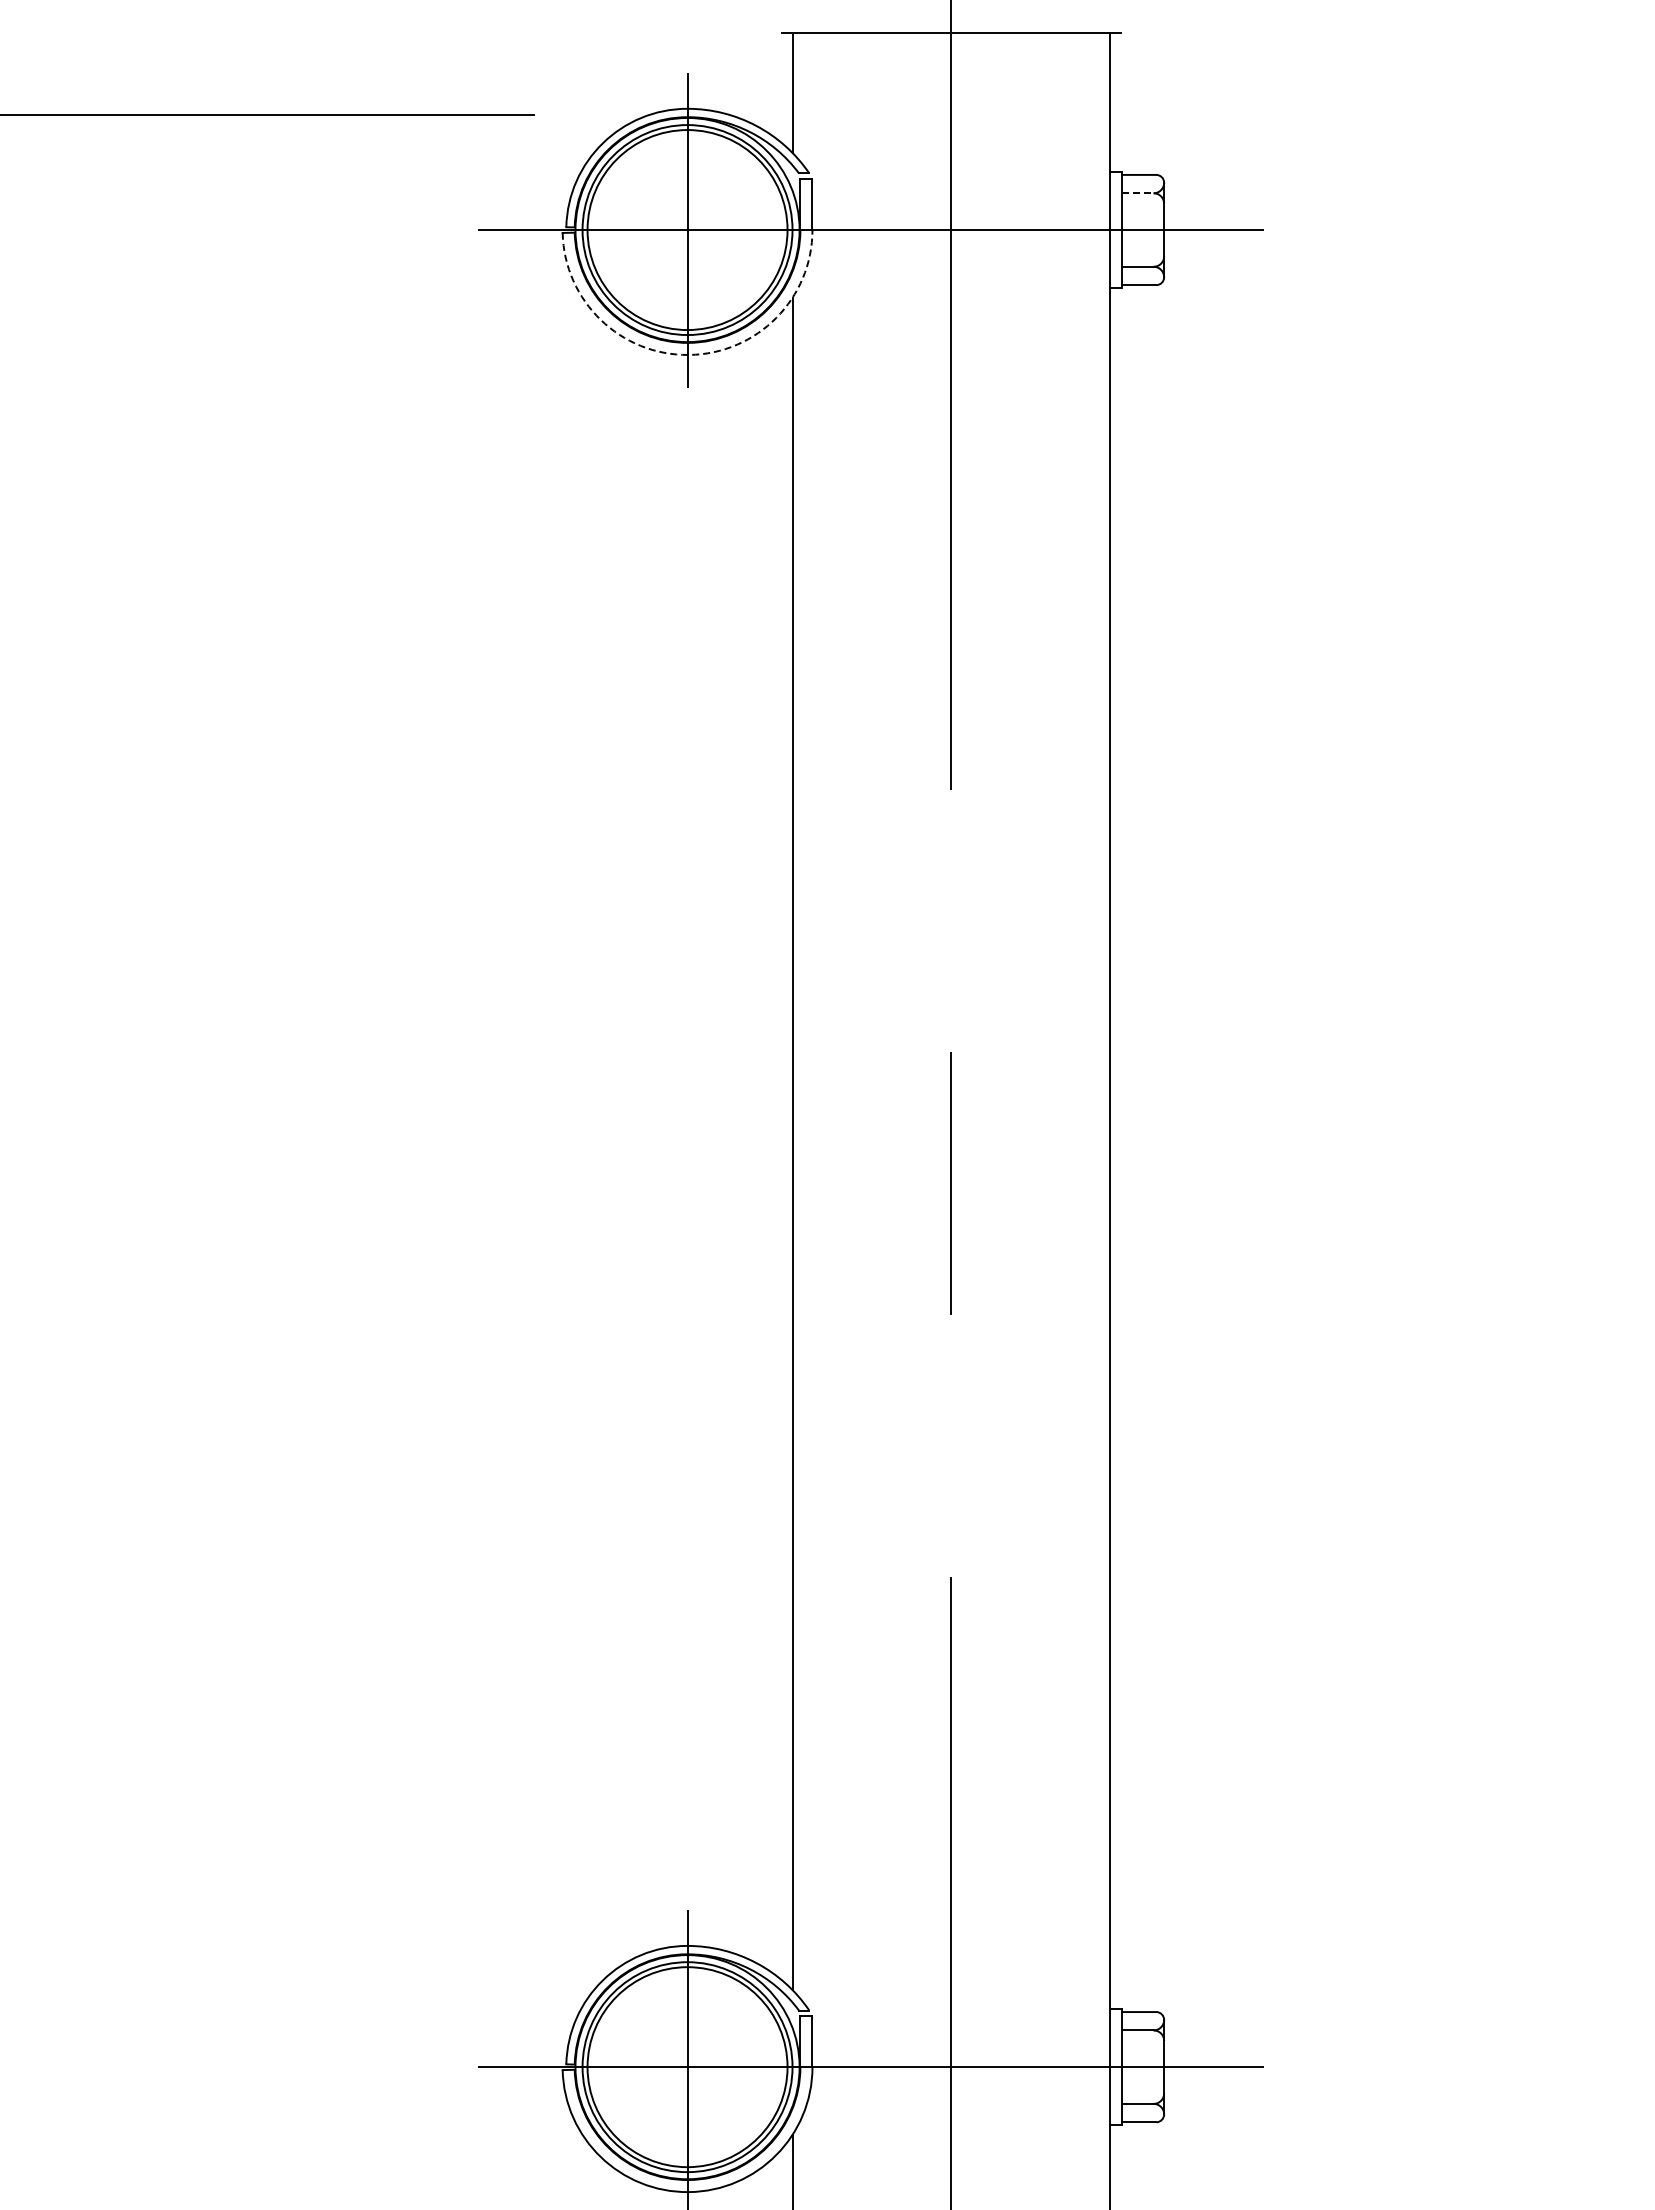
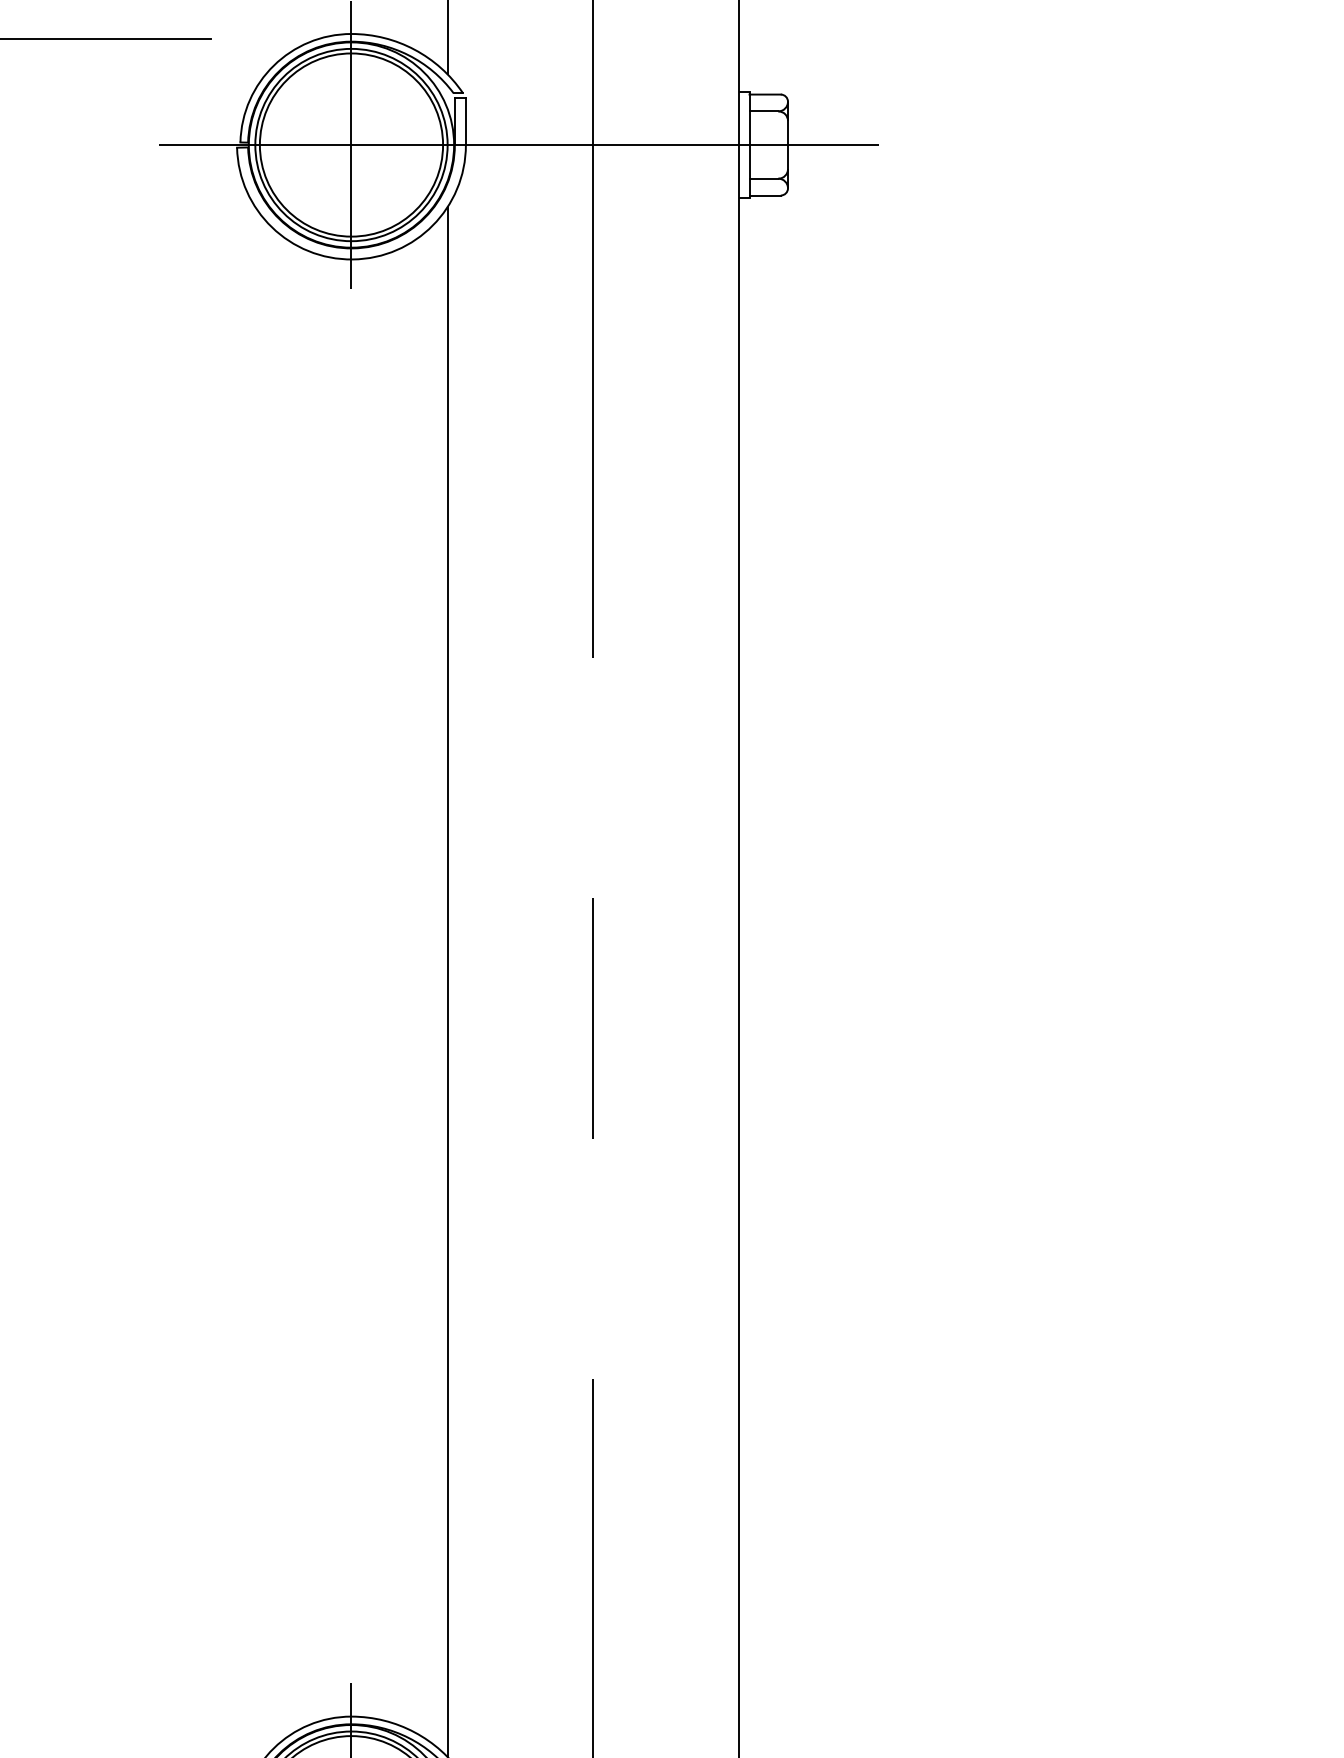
line: (1137, 193) -> (763, 111), dashed -> solid
arc: (689, 354) -> (353, 259), dashed -> solid

